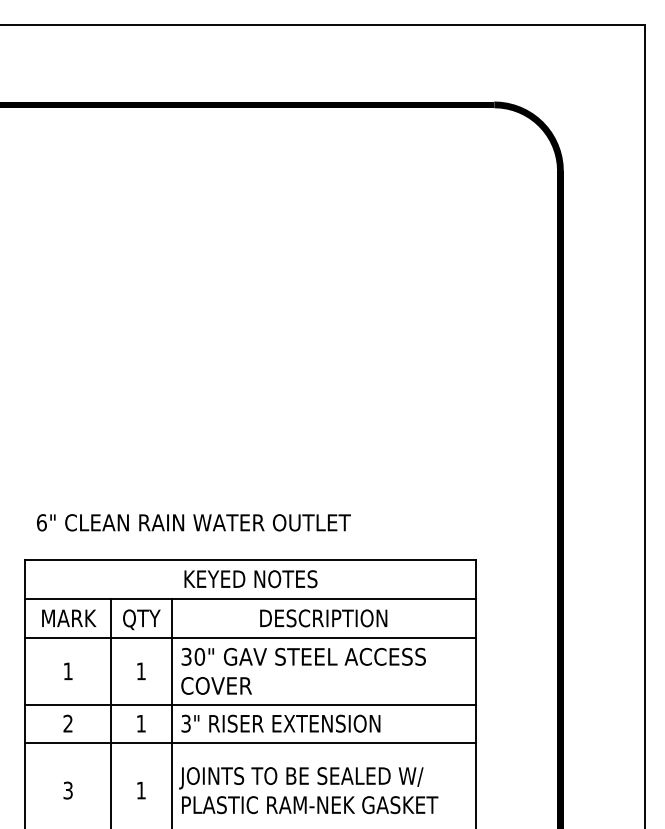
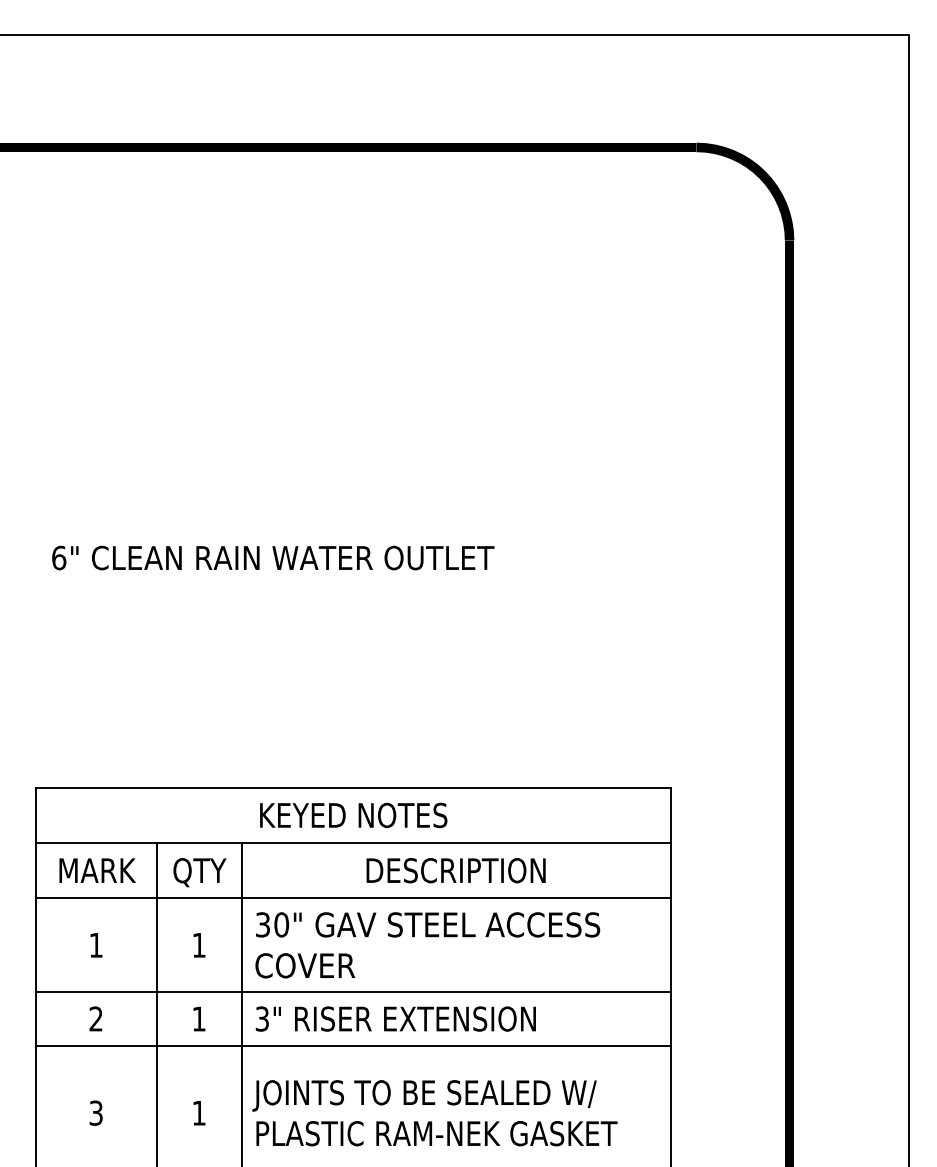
text: (194, 522) -> (273, 557), moved

